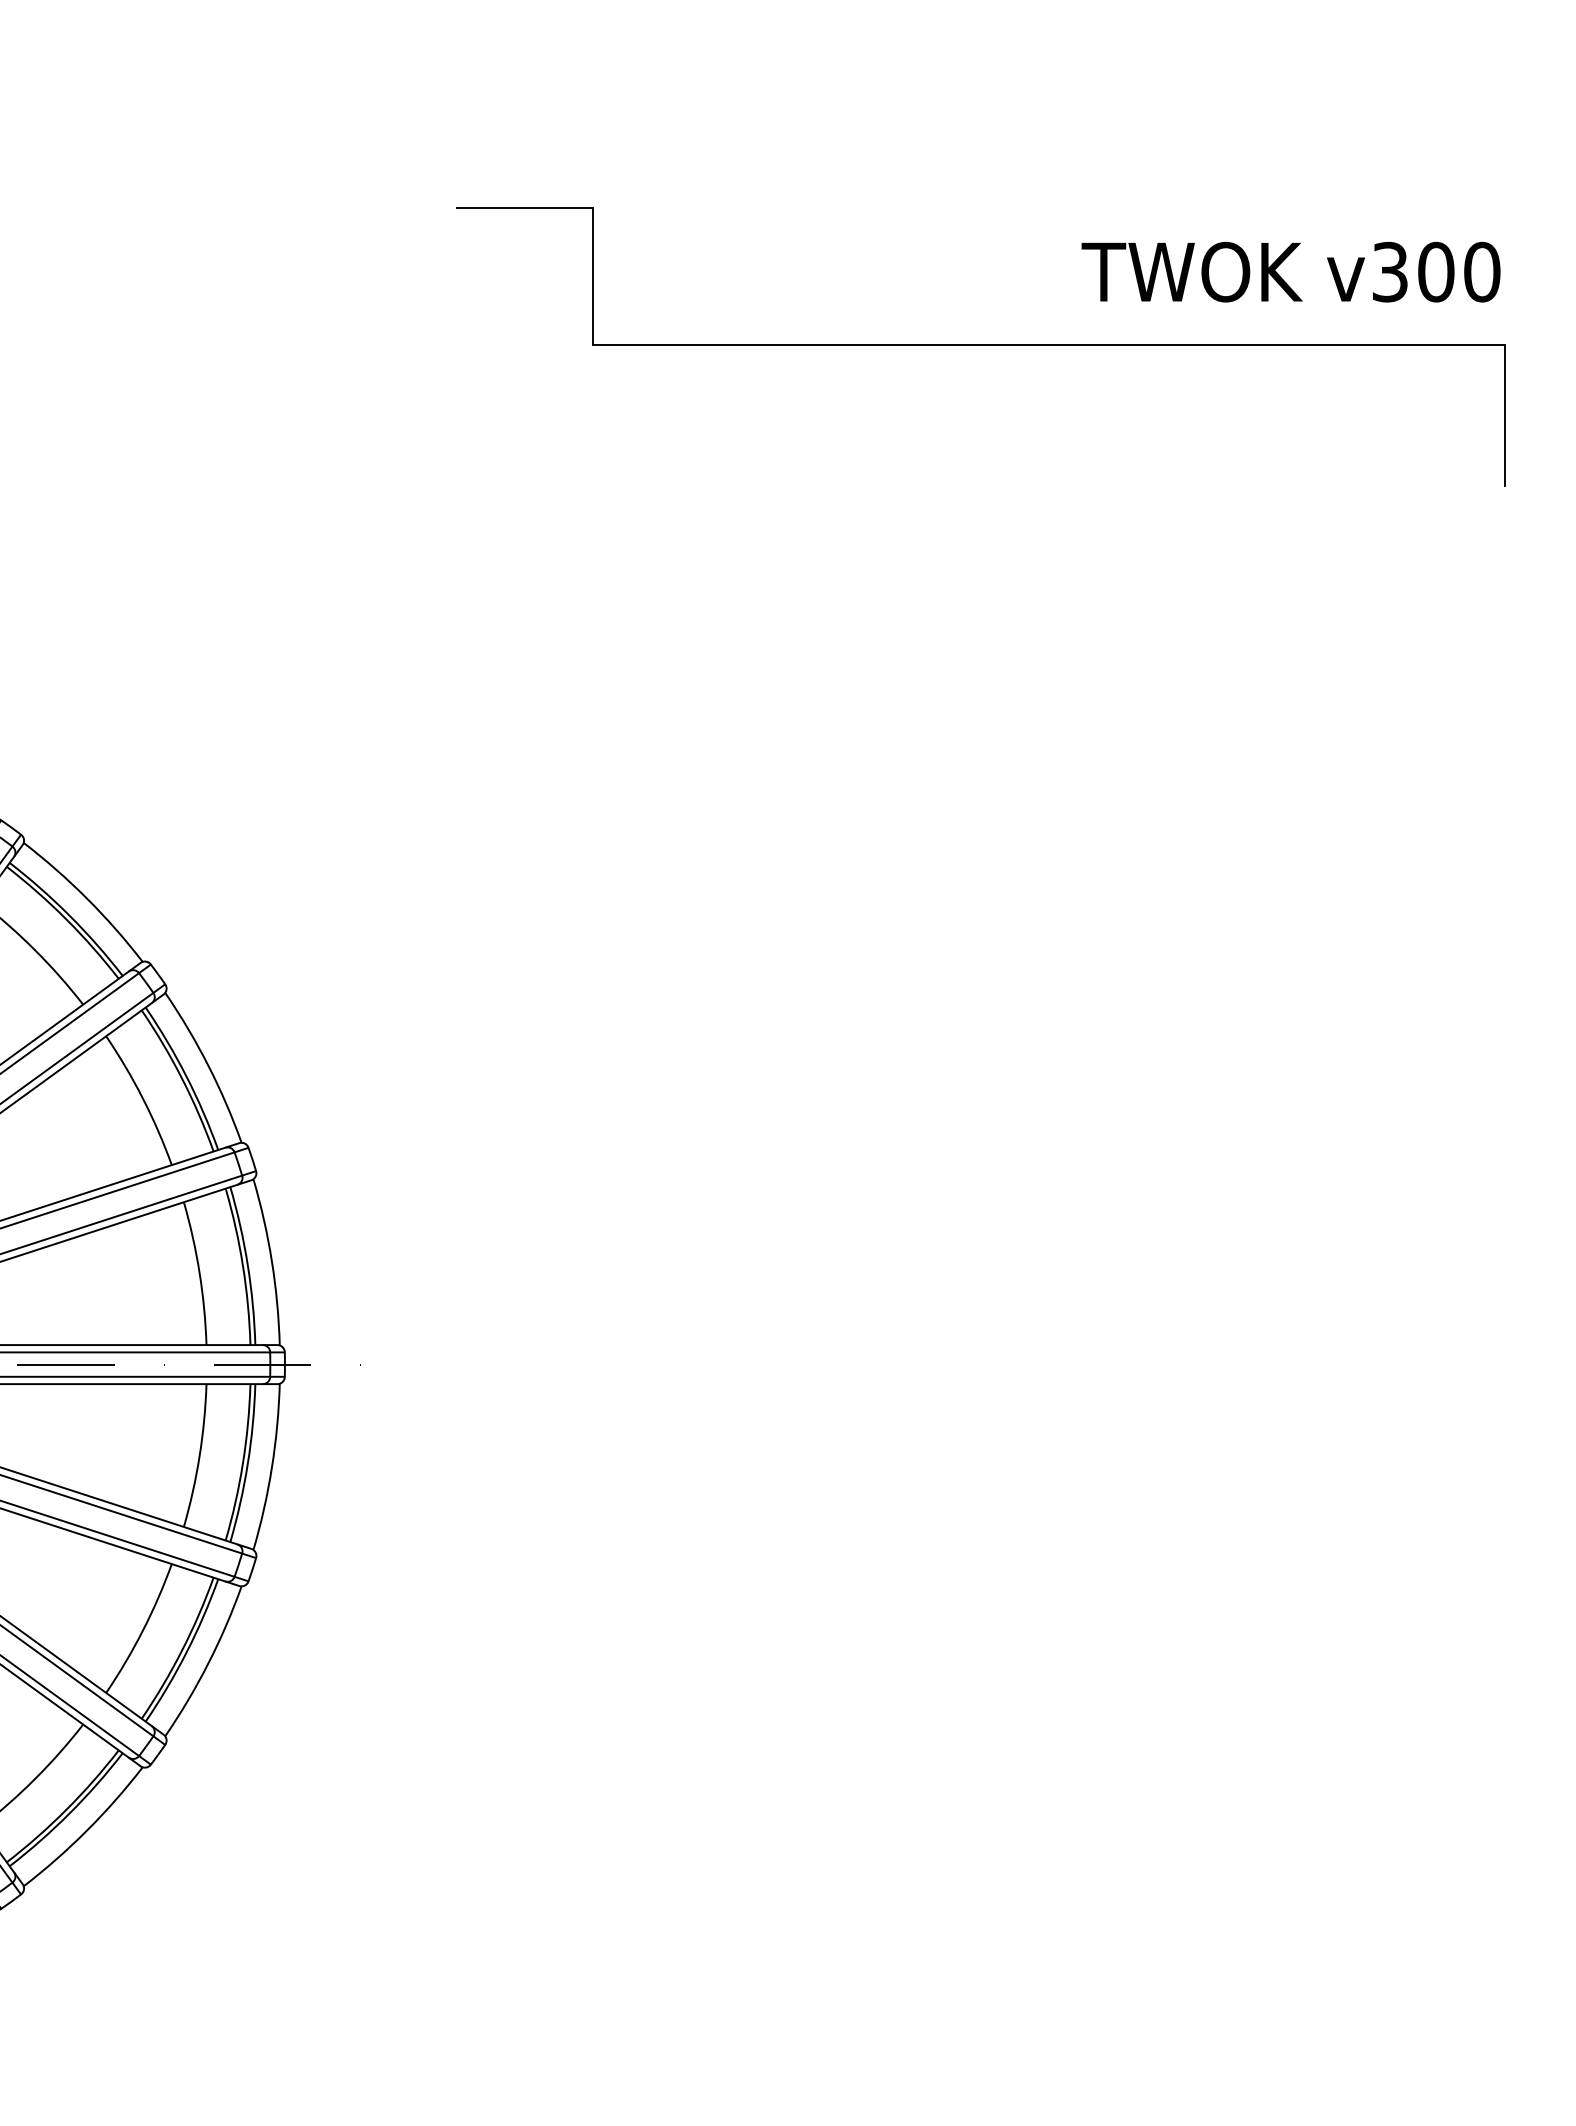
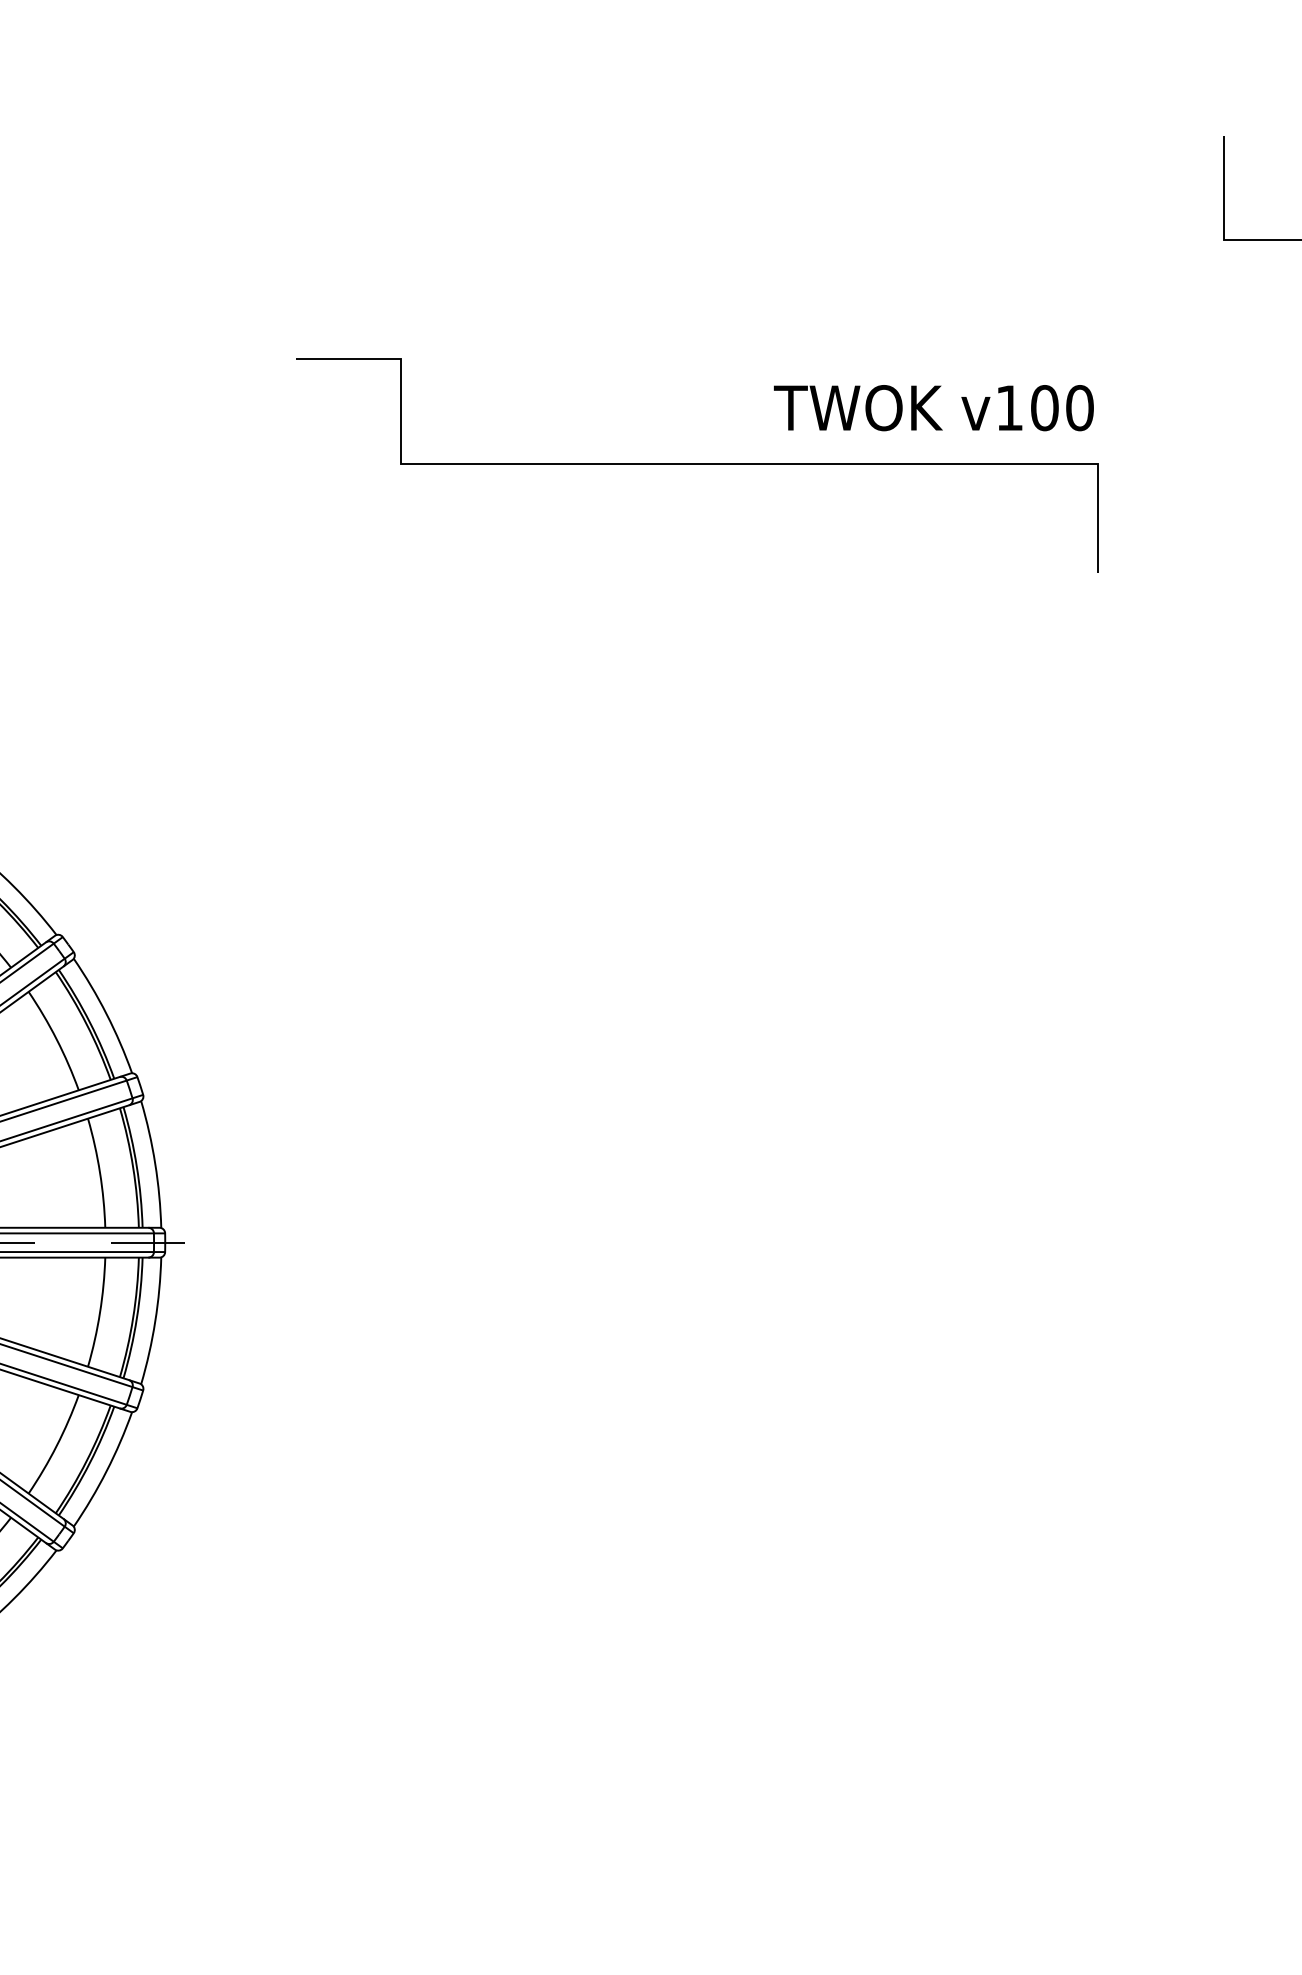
text: (1390, 272) -> (1009, 408), v300 -> v100

